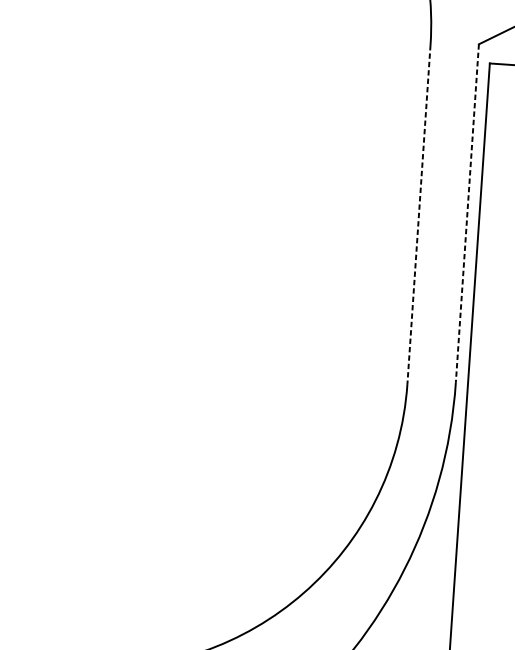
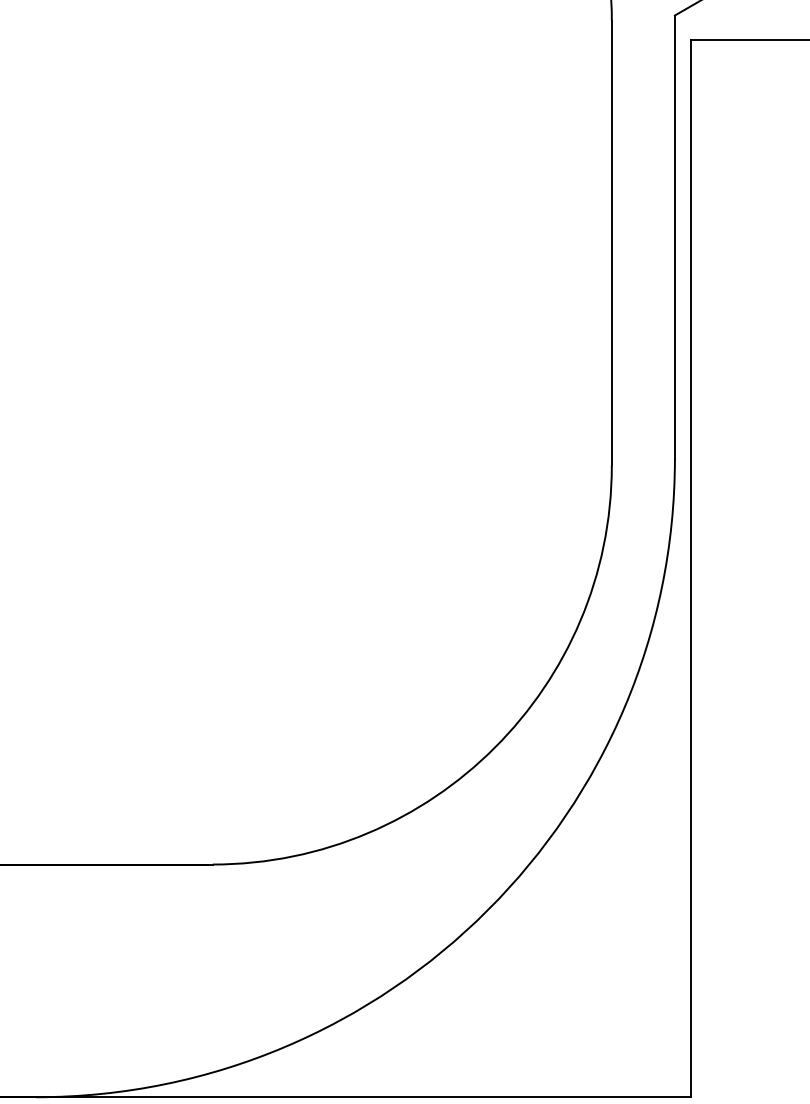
line: (467, 213) -> (674, 237), dashed -> solid
line: (418, 214) -> (611, 243), dashed -> solid

